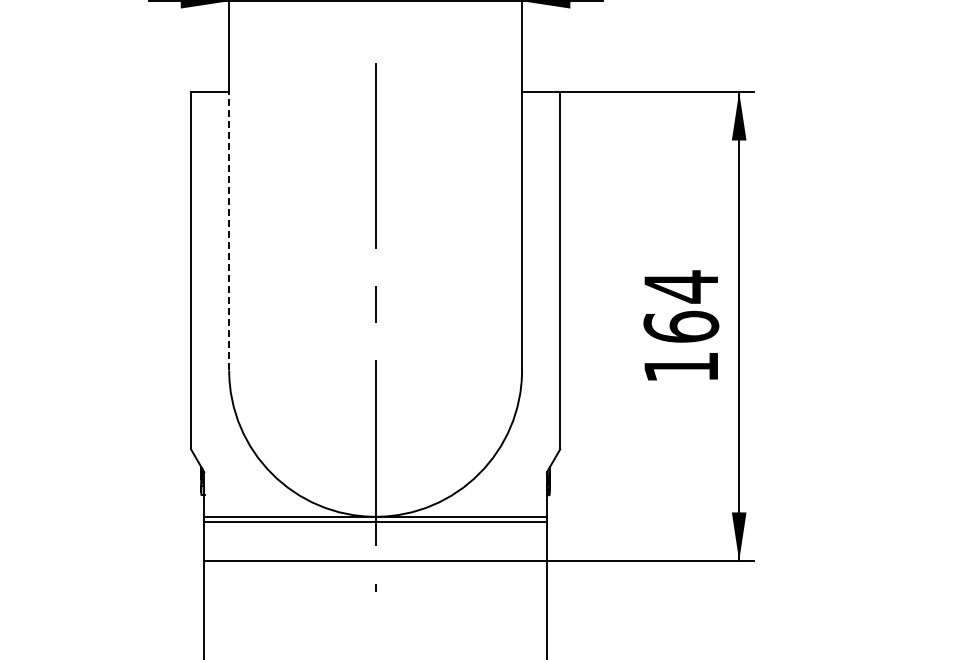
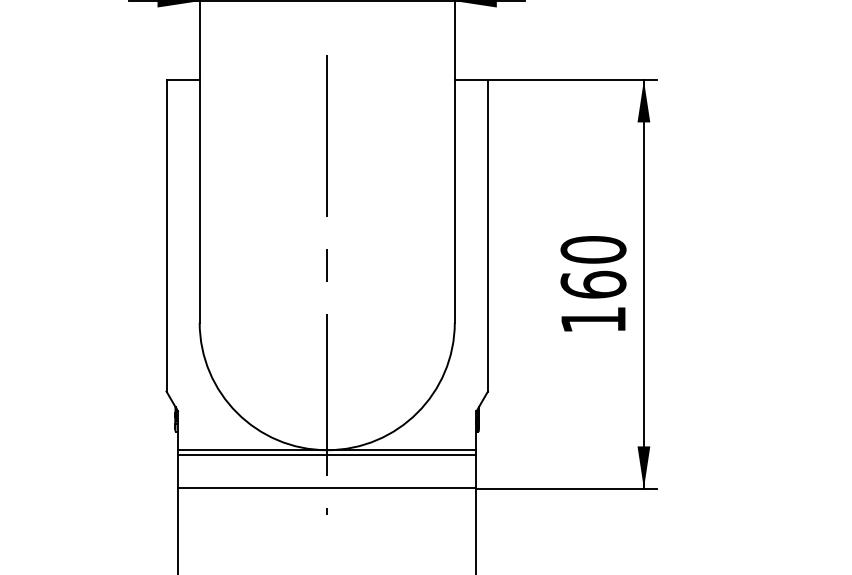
line: (229, 230) -> (199, 200), dashed -> solid
text: (681, 286) -> (593, 249), 164 -> 160

